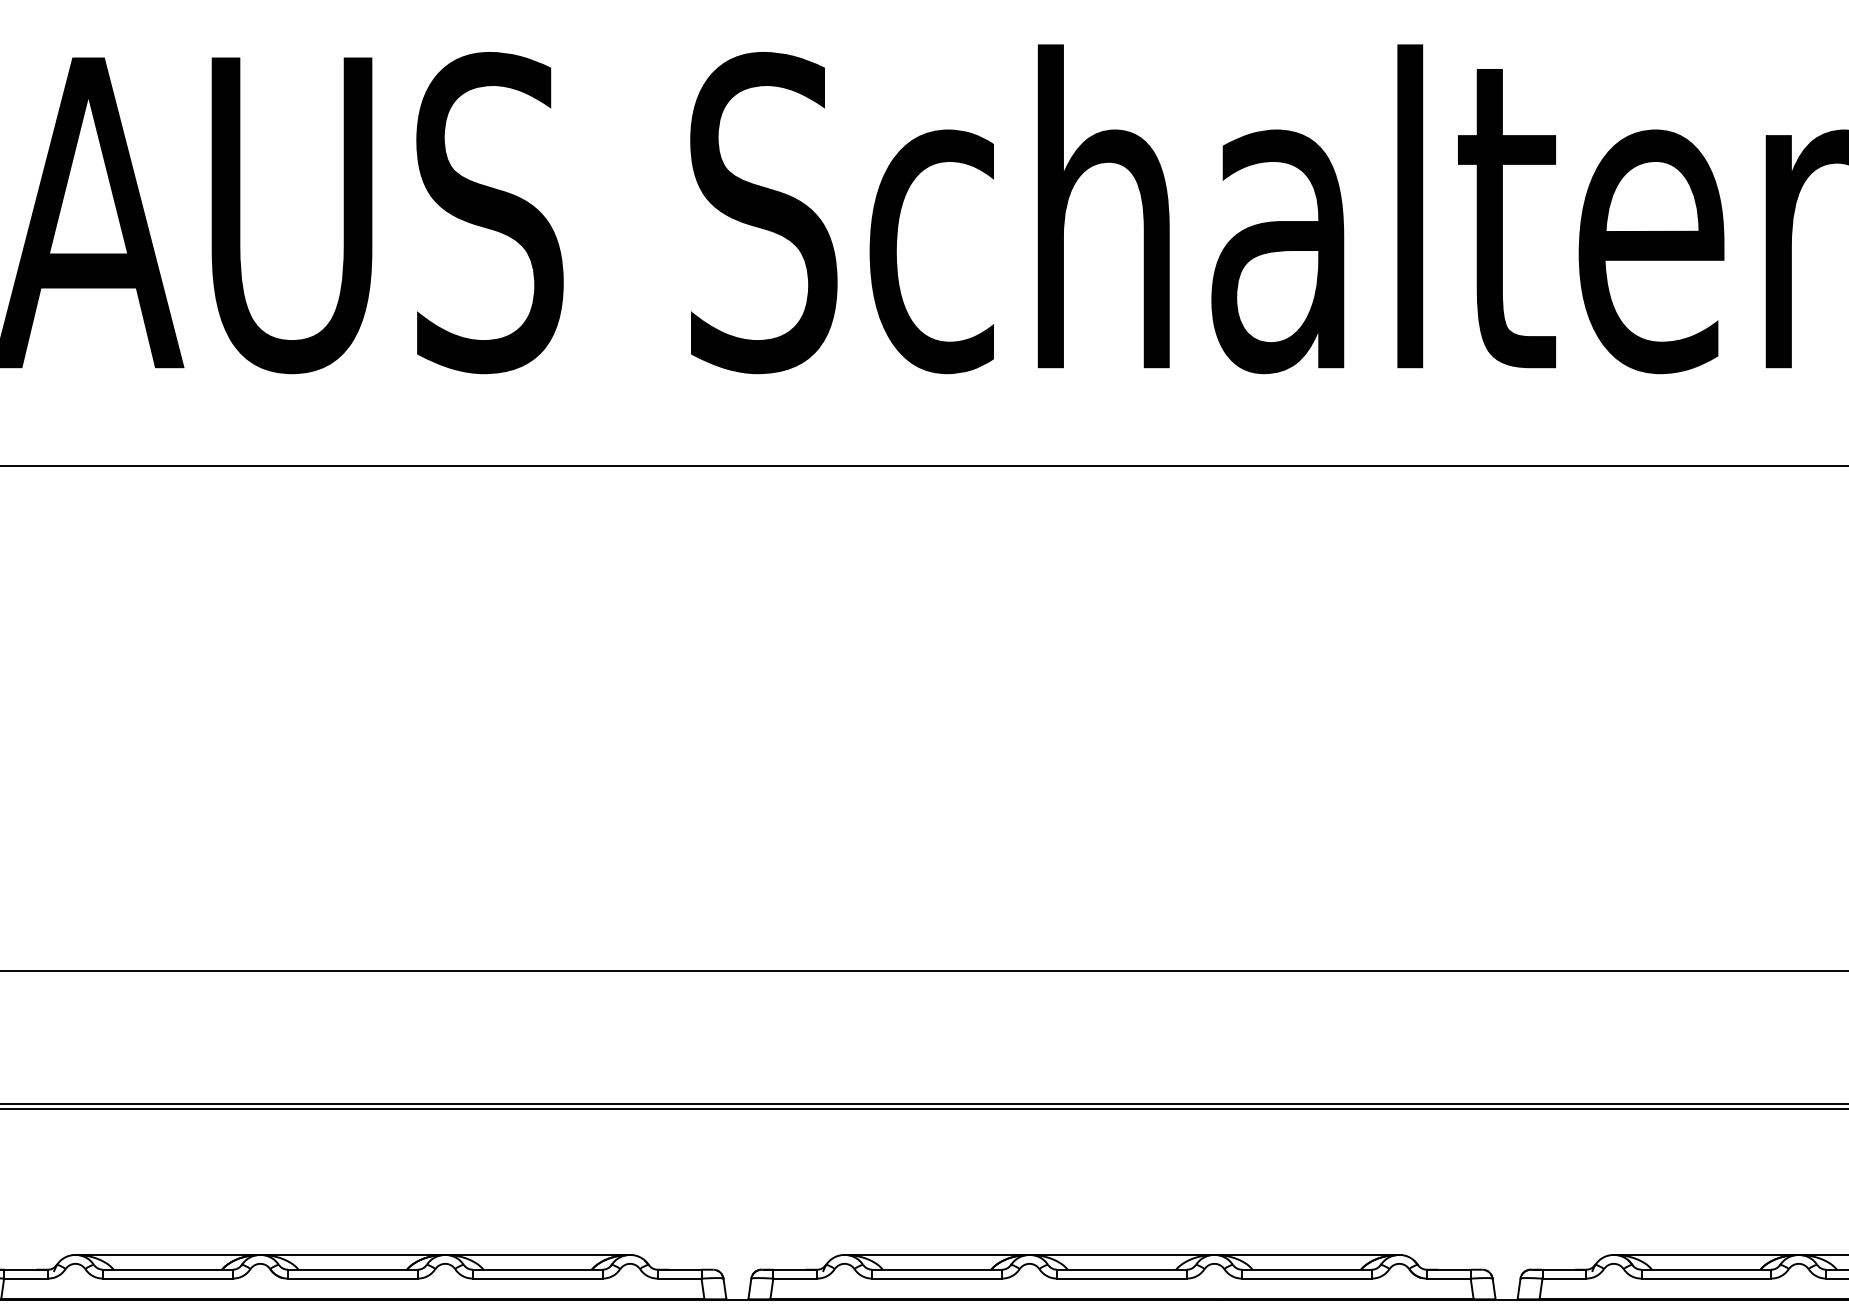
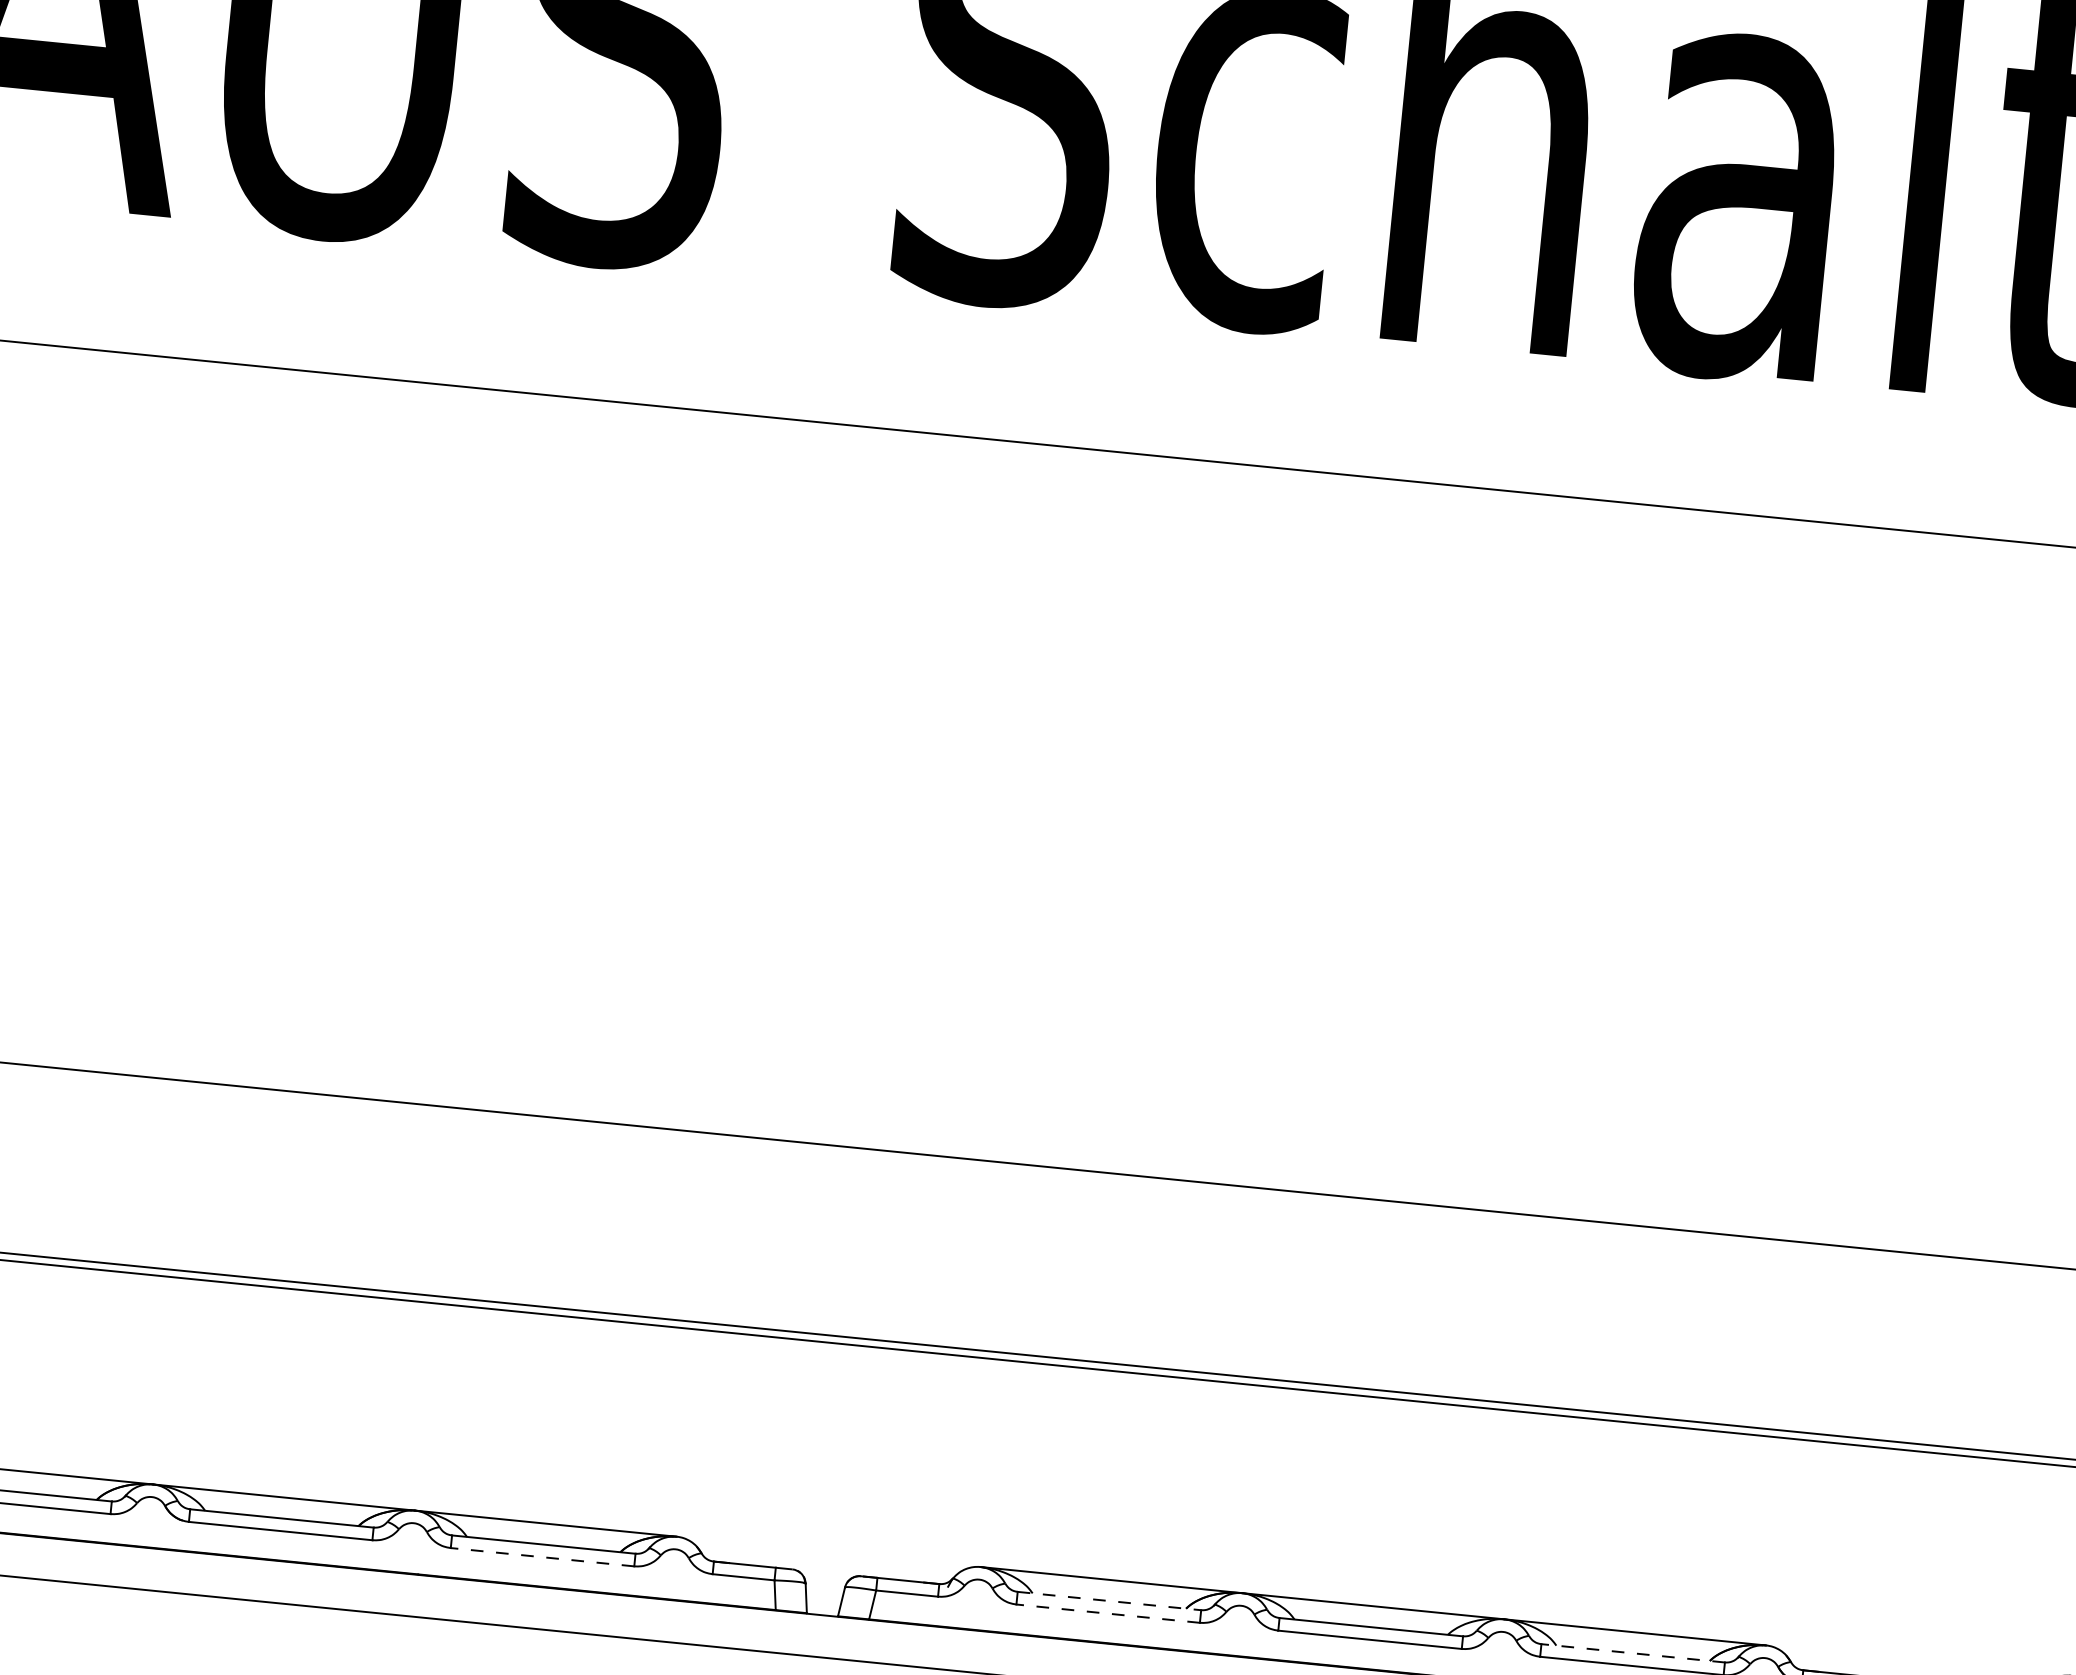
line: (937, 1269) -> (1110, 1600), solid -> dashed
line: (1306, 1269) -> (1632, 1652), solid -> dashed
line: (537, 1278) -> (542, 1556), solid -> dashed
line: (937, 1278) -> (1108, 1613), solid -> dashed

